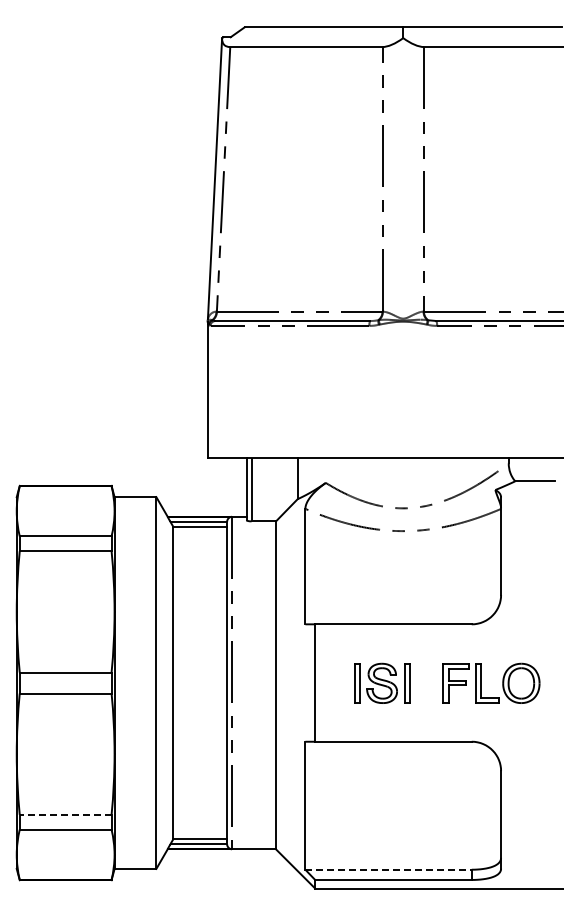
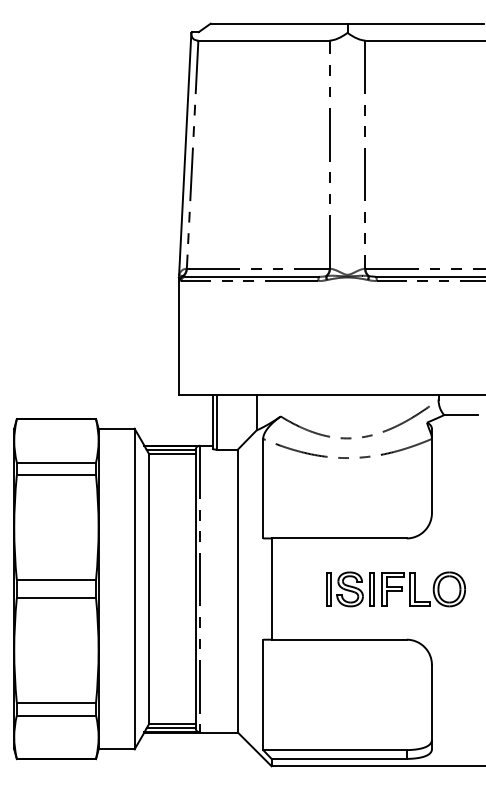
part: (382, 682) -> (350, 588), moved
line: (65, 814) -> (56, 702), dashed -> solid
line: (389, 869) -> (335, 749), dashed -> solid

